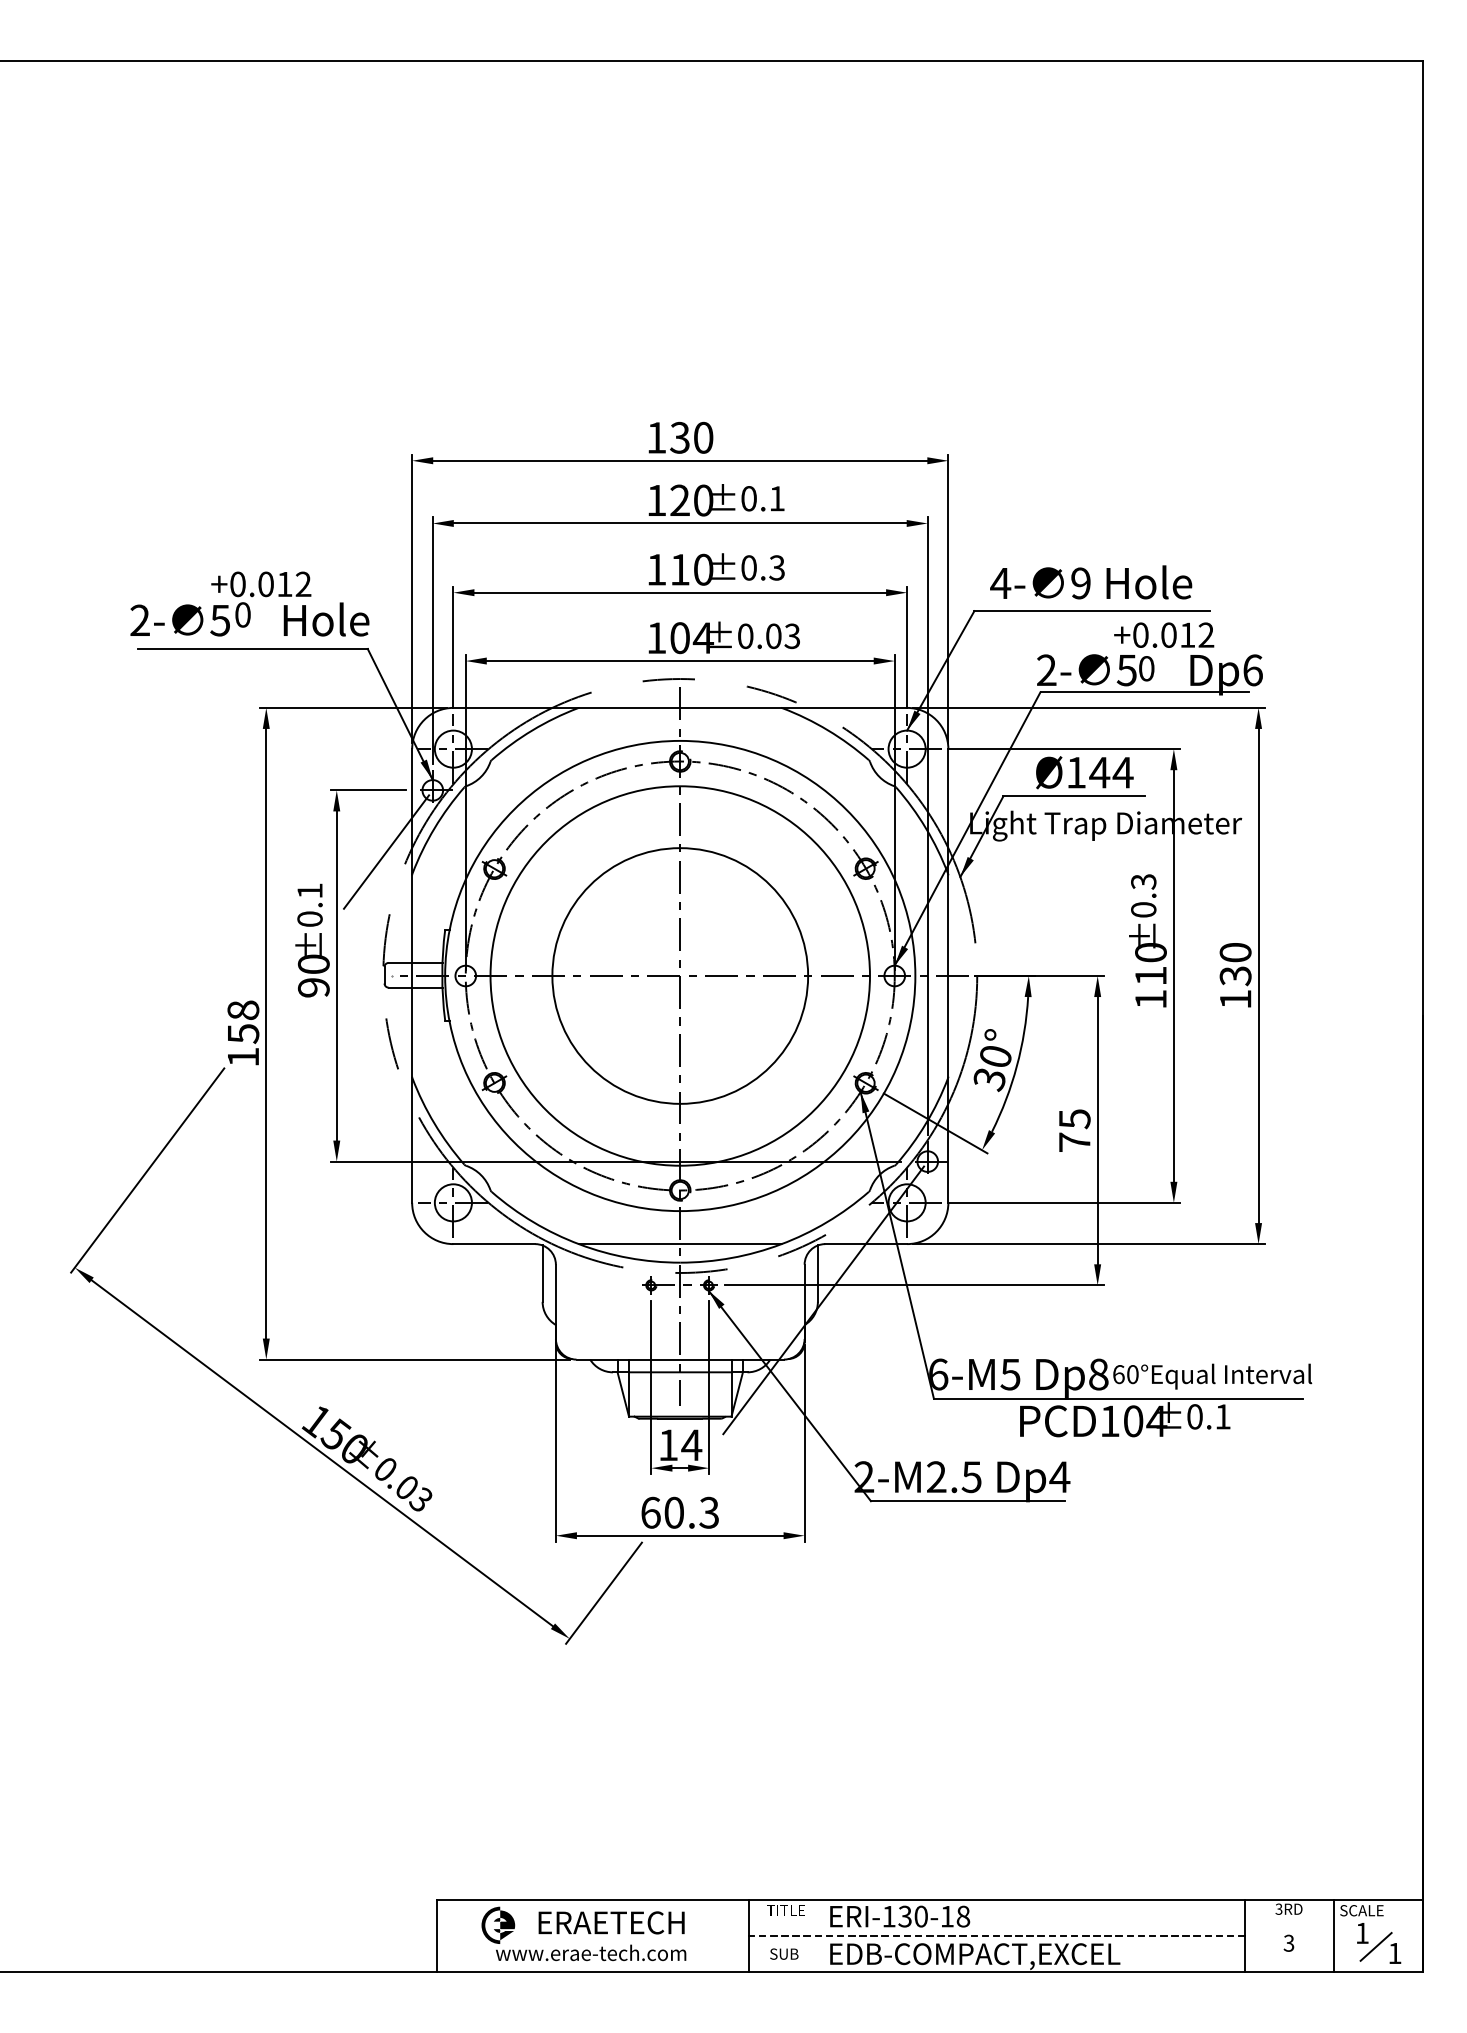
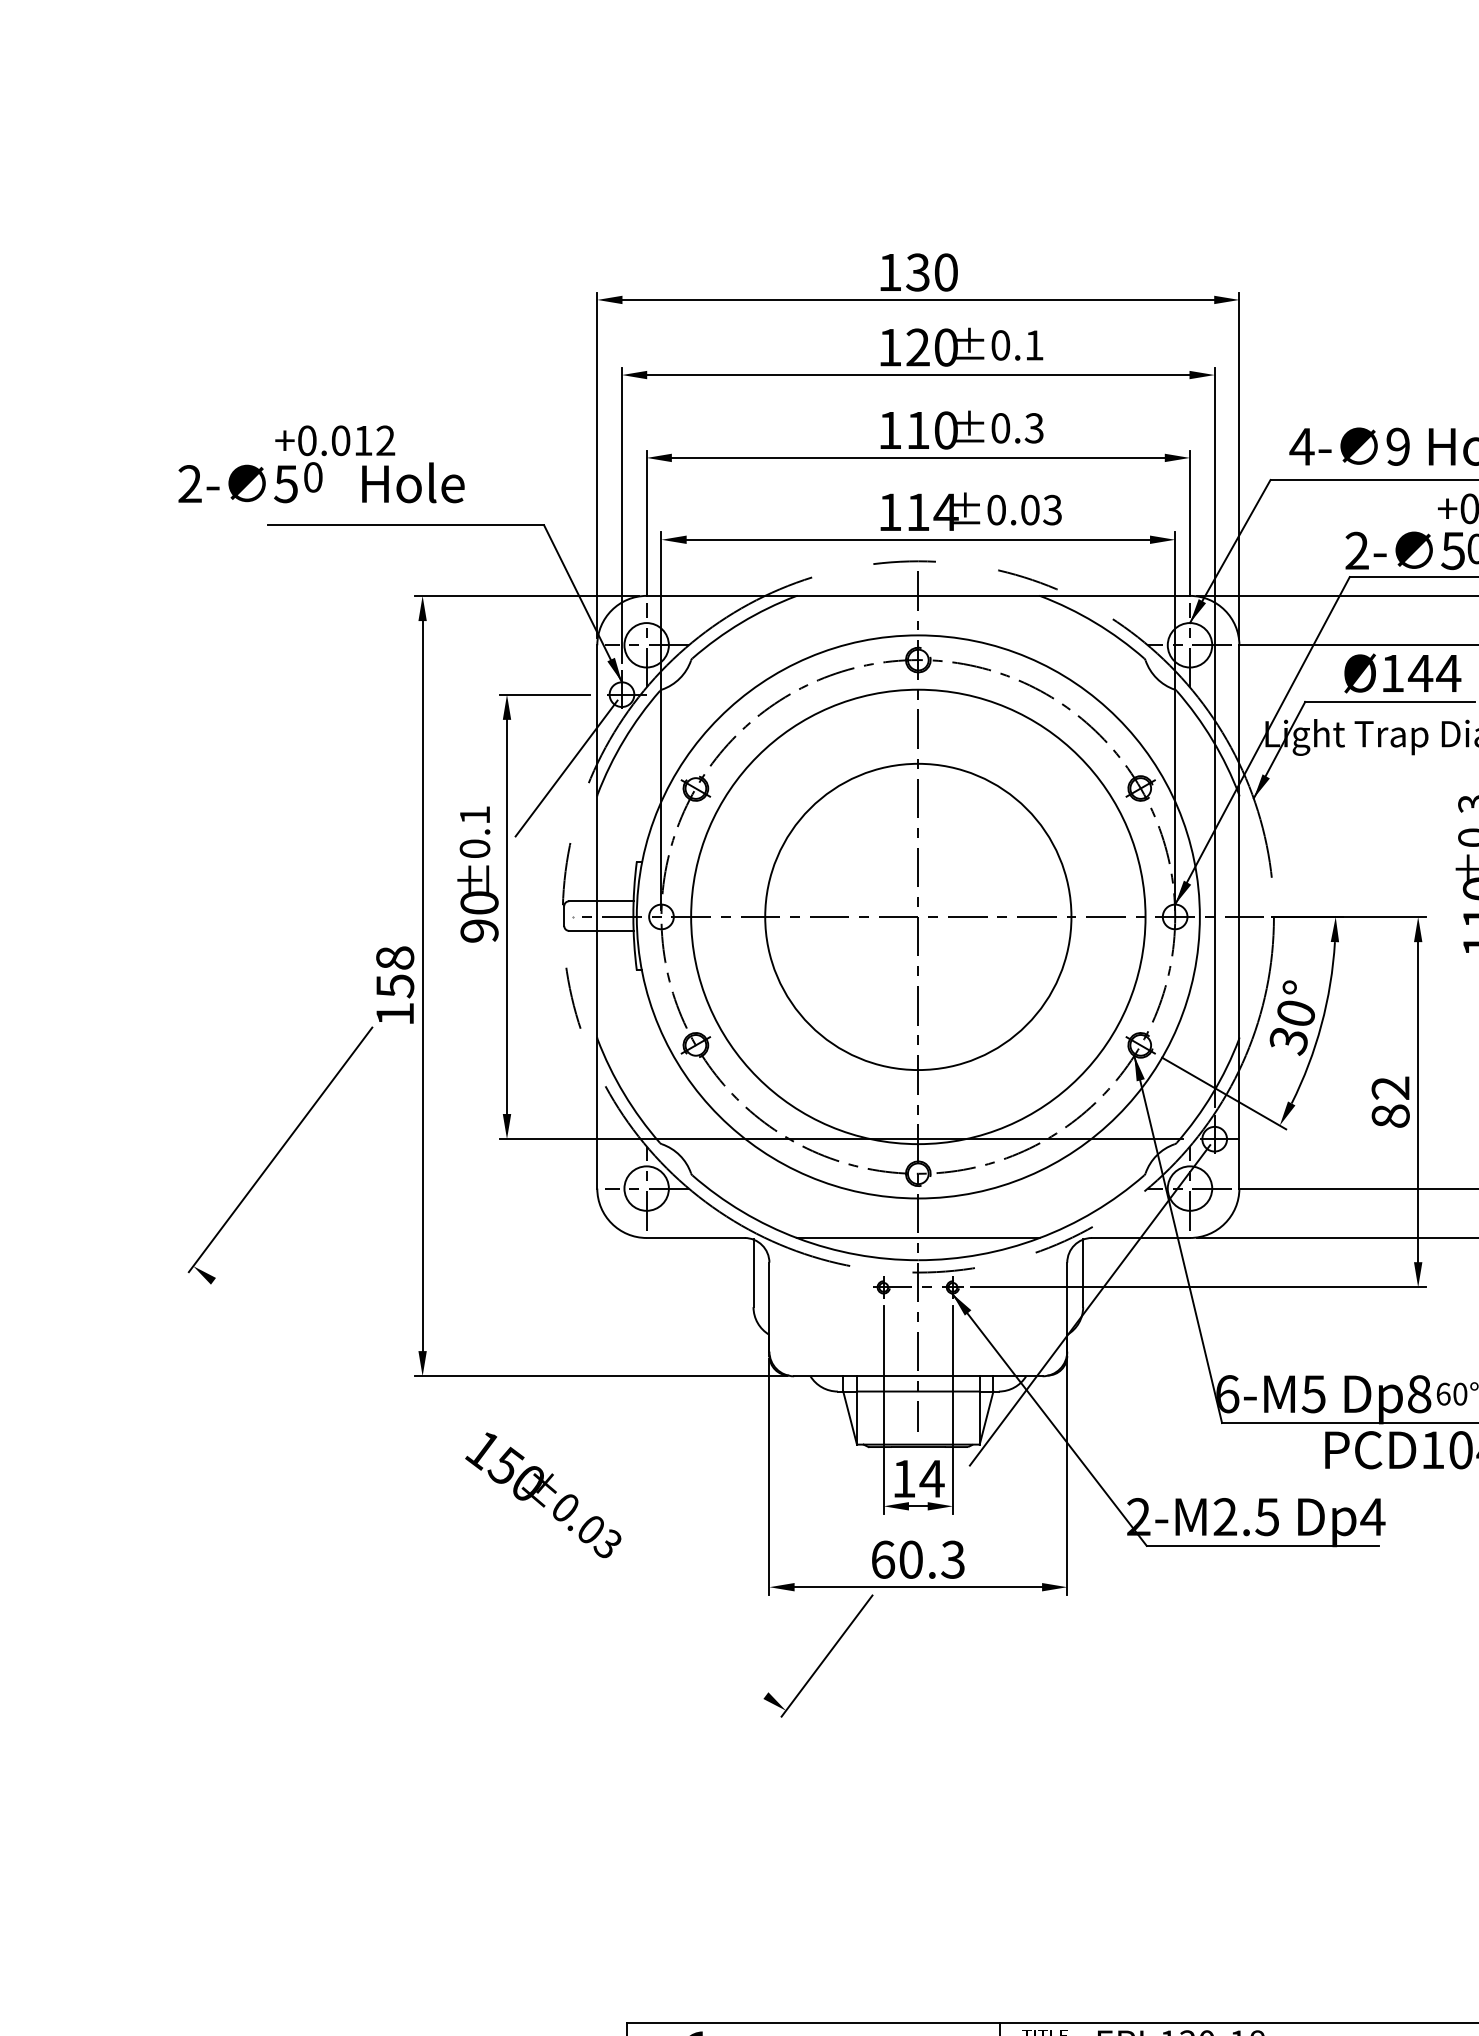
text: (249, 603) -> (321, 463), moved
text: (679, 638) -> (917, 512), 104 -> 114
text: (1074, 1130) -> (1390, 1101), 75 -> 82
line: (321, 1453) -> (488, 1488), removed

